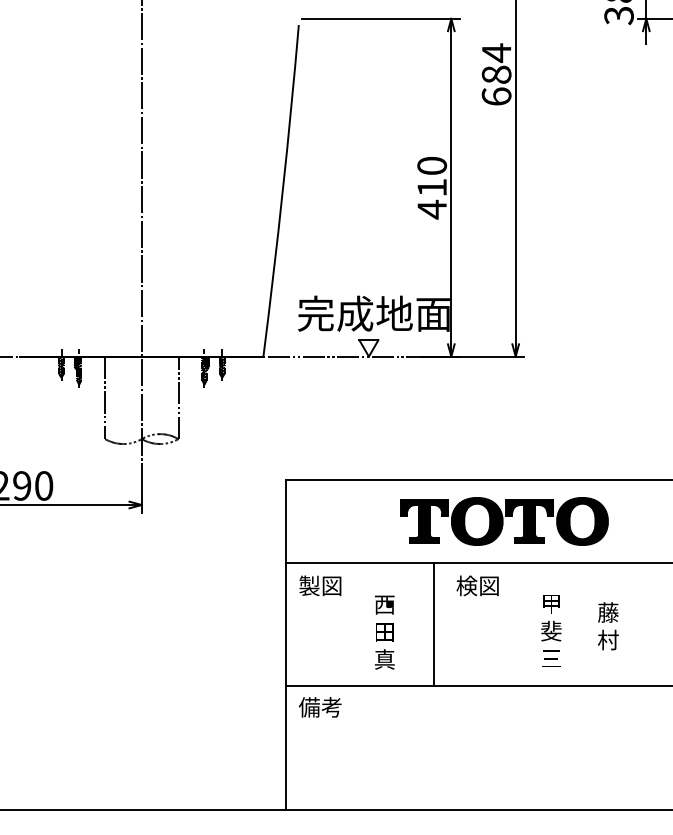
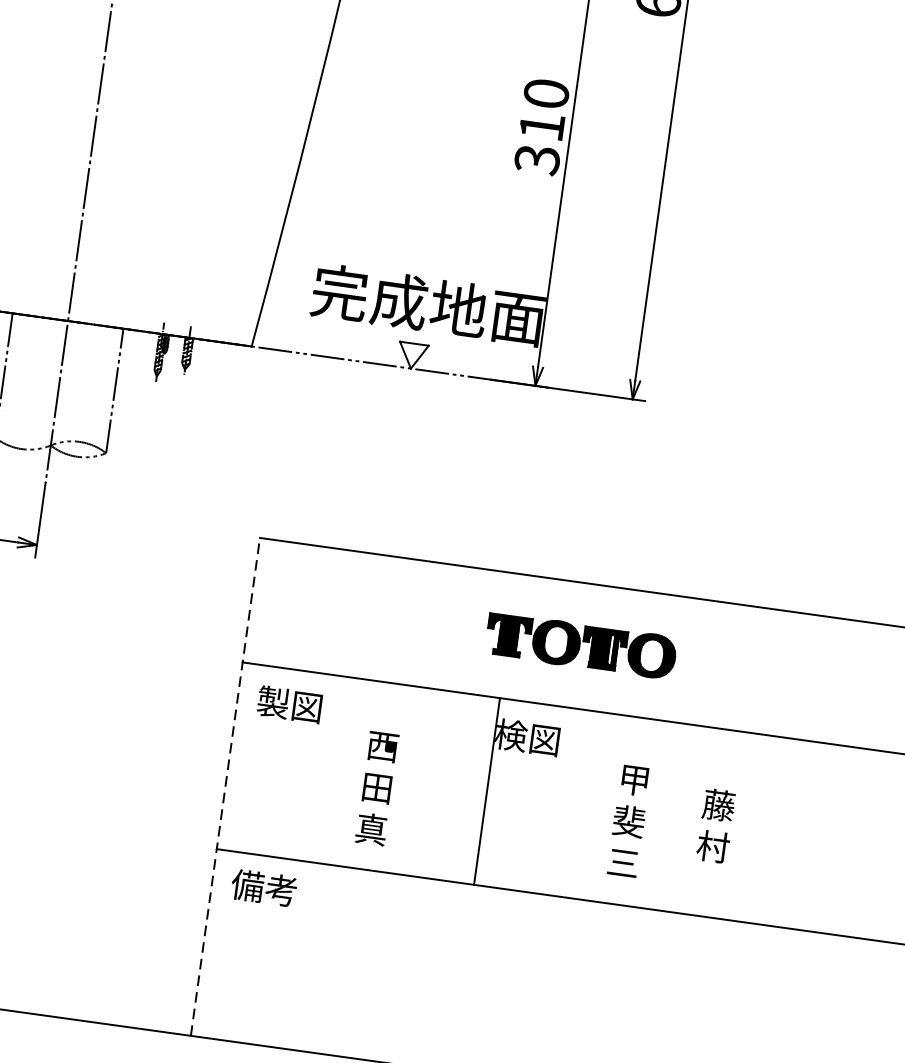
text: (432, 209) -> (537, 159), 410 -> 310
part: (504, 521) -> (581, 645), size x0.6
line: (434, 624) -> (487, 791), moved
line: (286, 645) -> (225, 787), solid -> dashed

